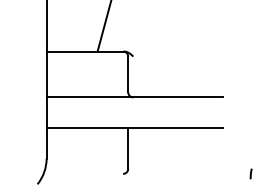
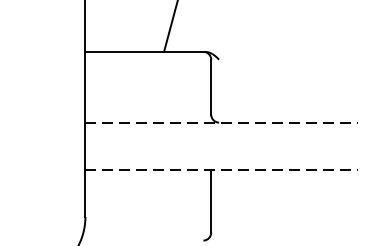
line: (135, 97) -> (222, 122), solid -> dashed
line: (135, 128) -> (222, 170), solid -> dashed

